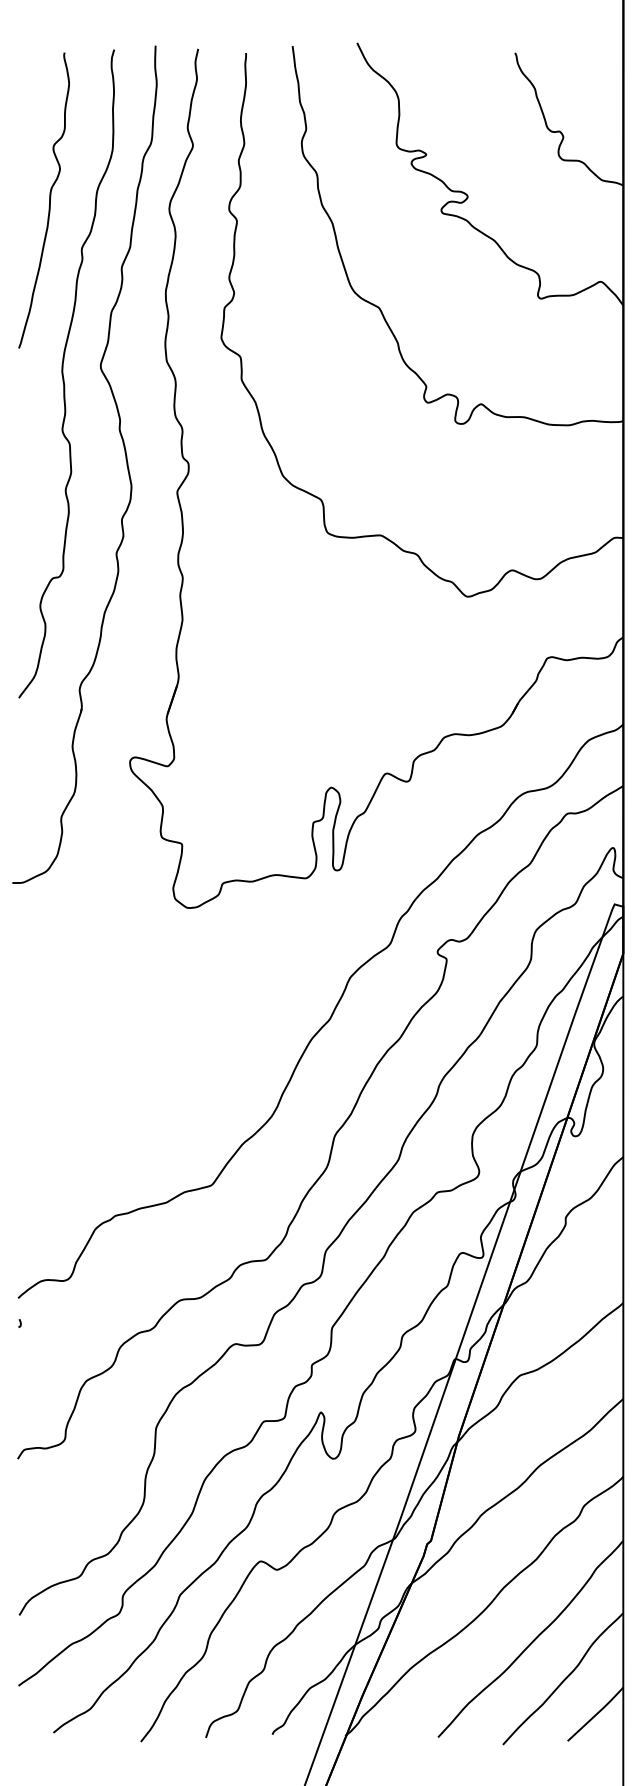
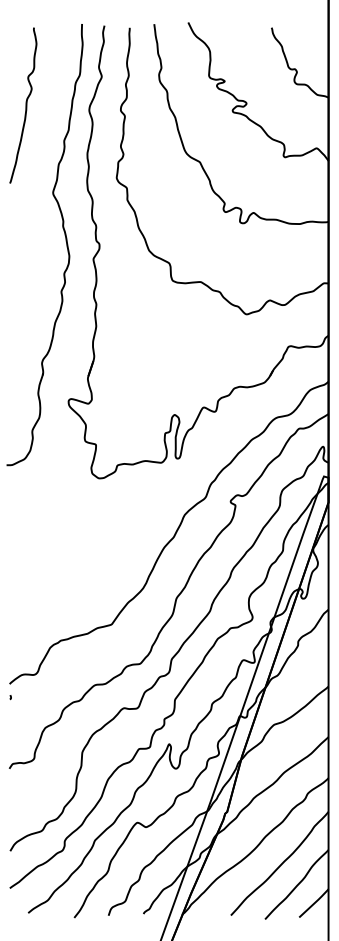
curve: (63, 374) -> (33, 197), removed

